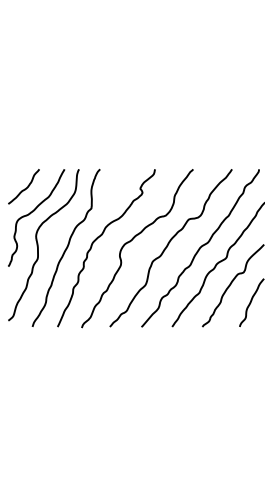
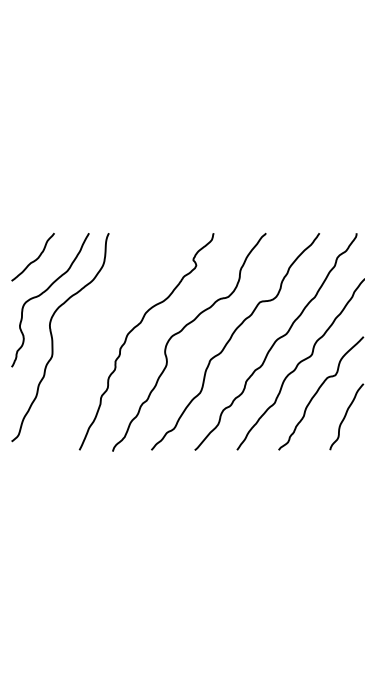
curve: (66, 247) -> (91, 340), removed

